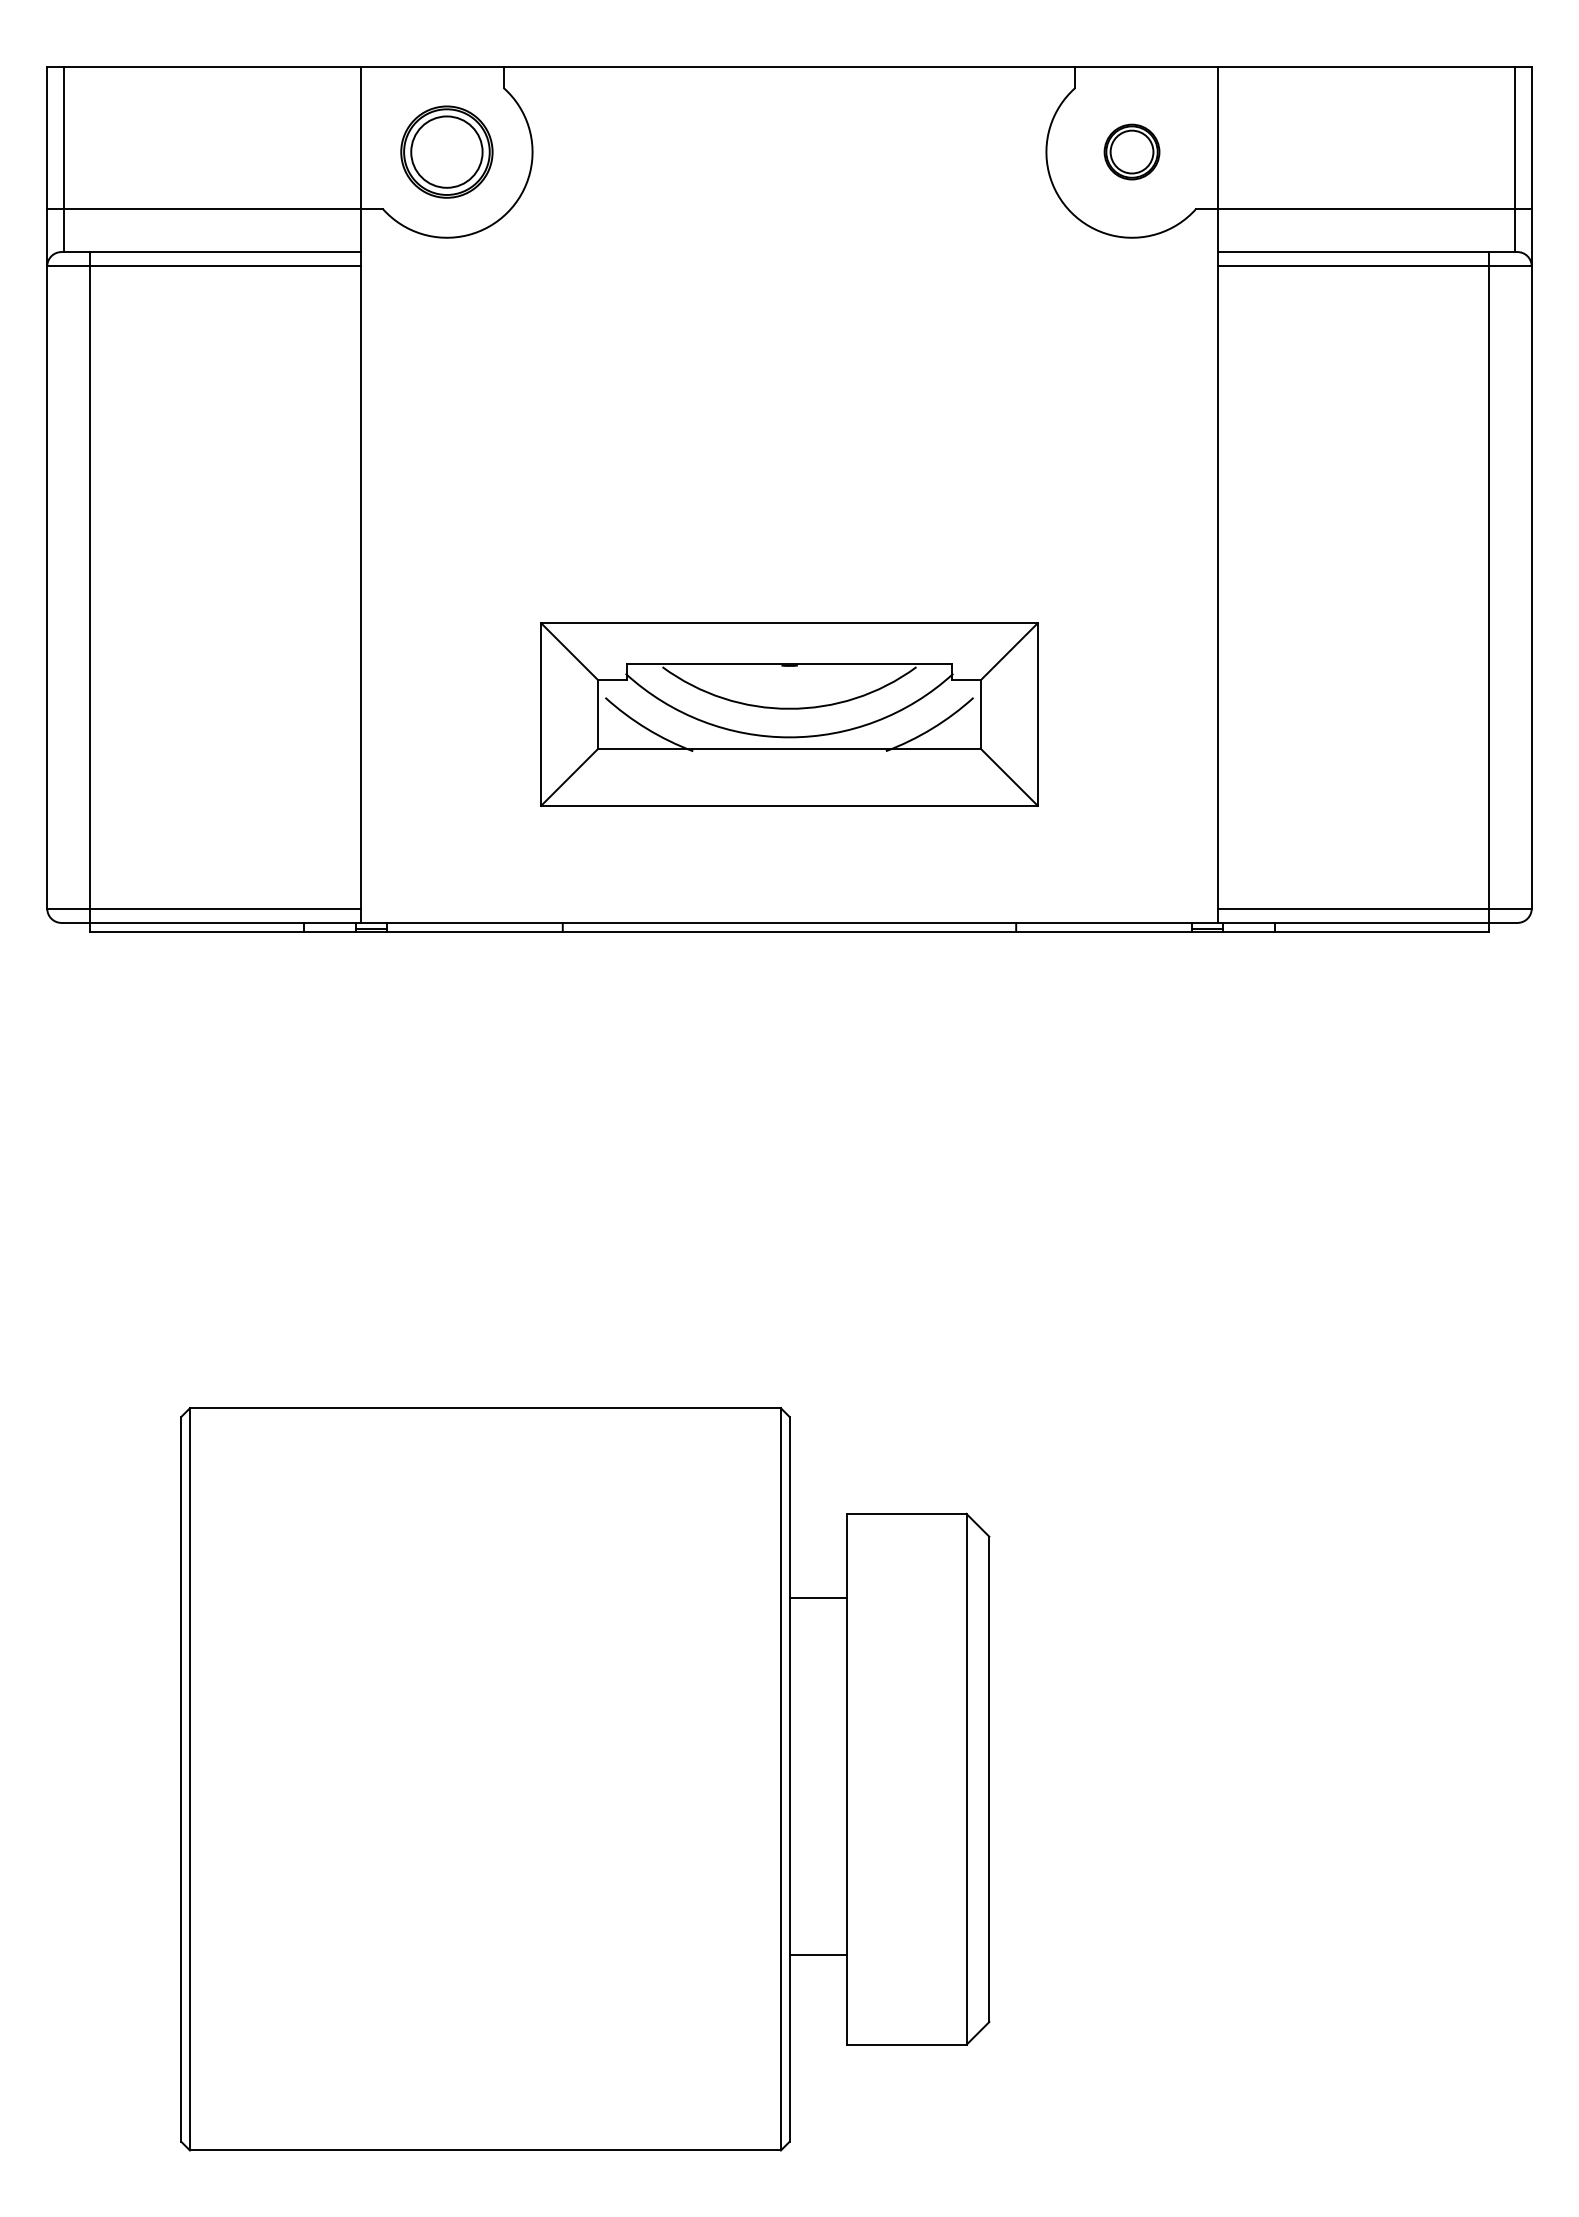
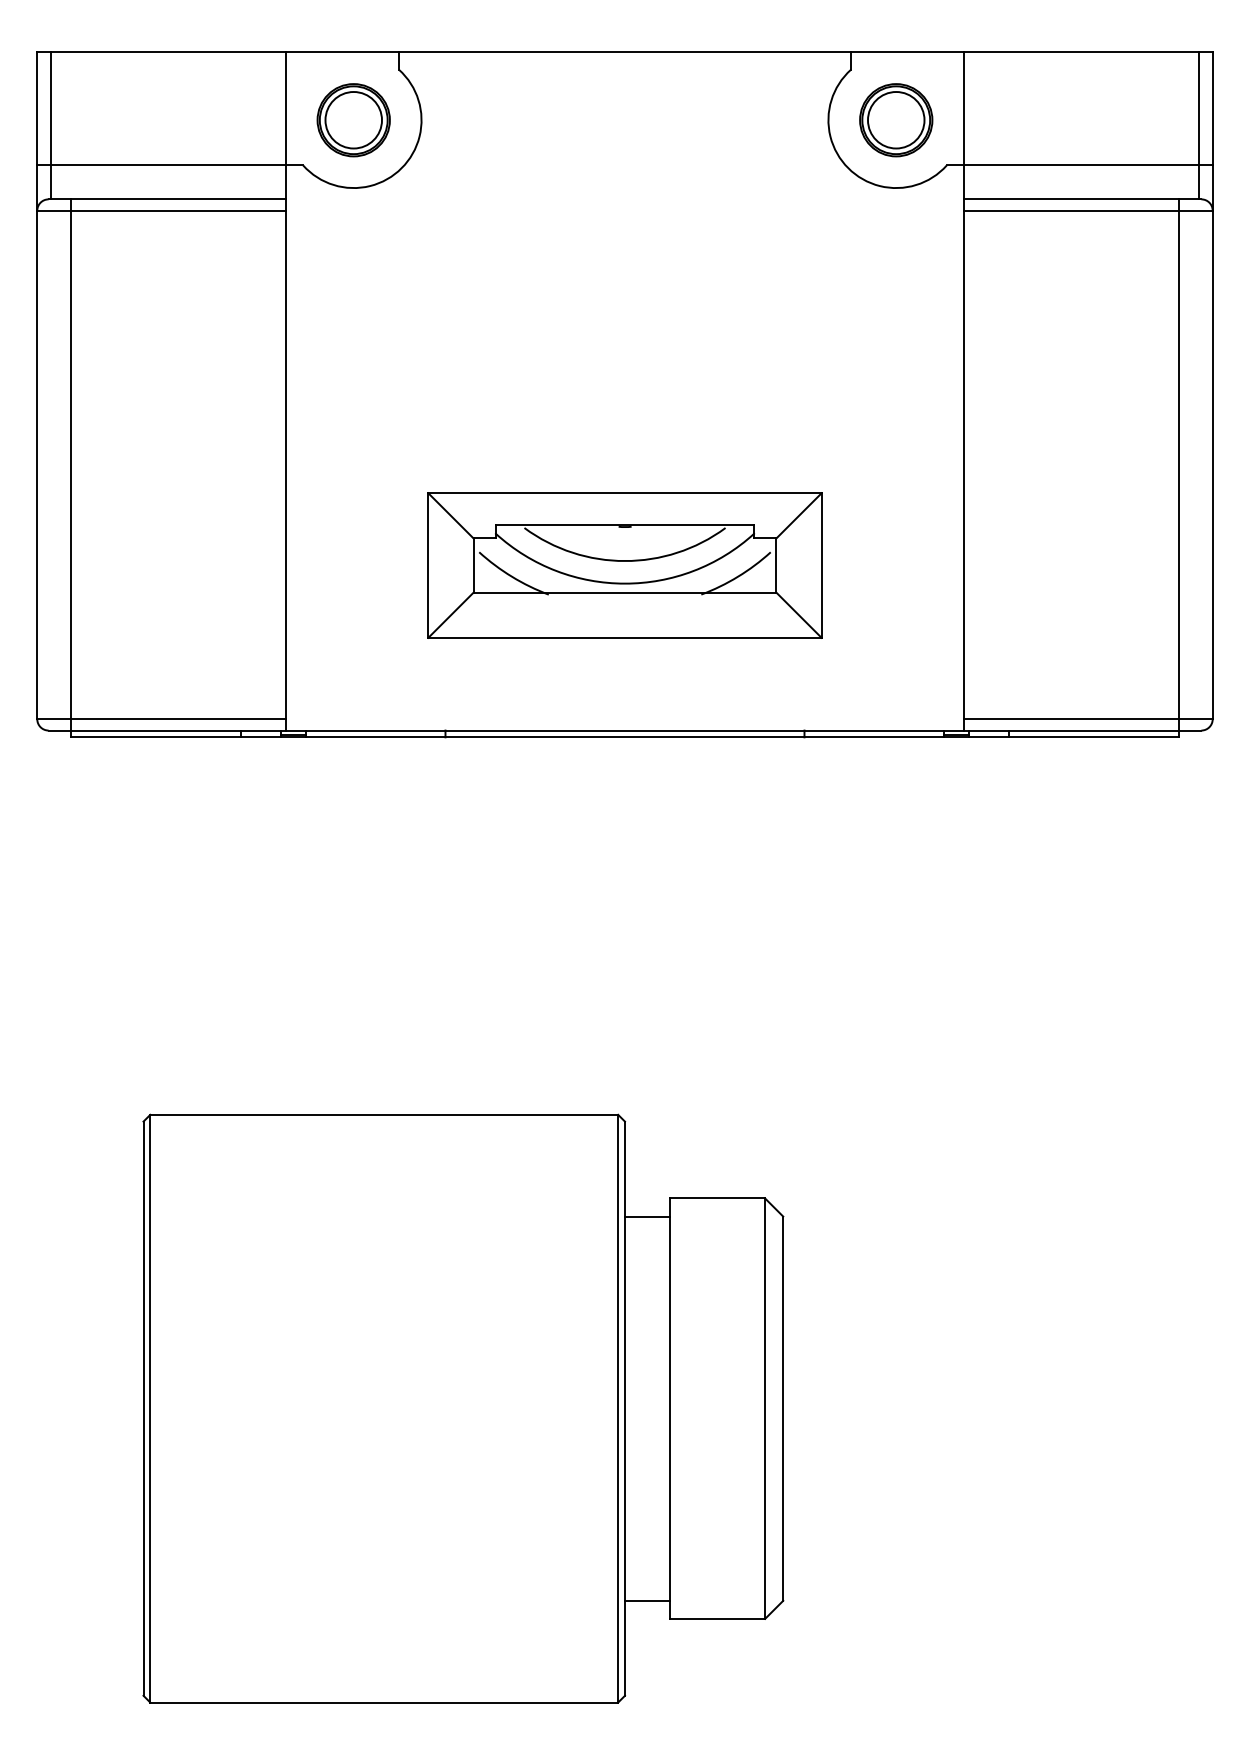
part: (1131, 151) -> (895, 119), size x1.67
line: (817, 1597) -> (647, 1216), moved
line: (817, 1955) -> (647, 1601), moved

